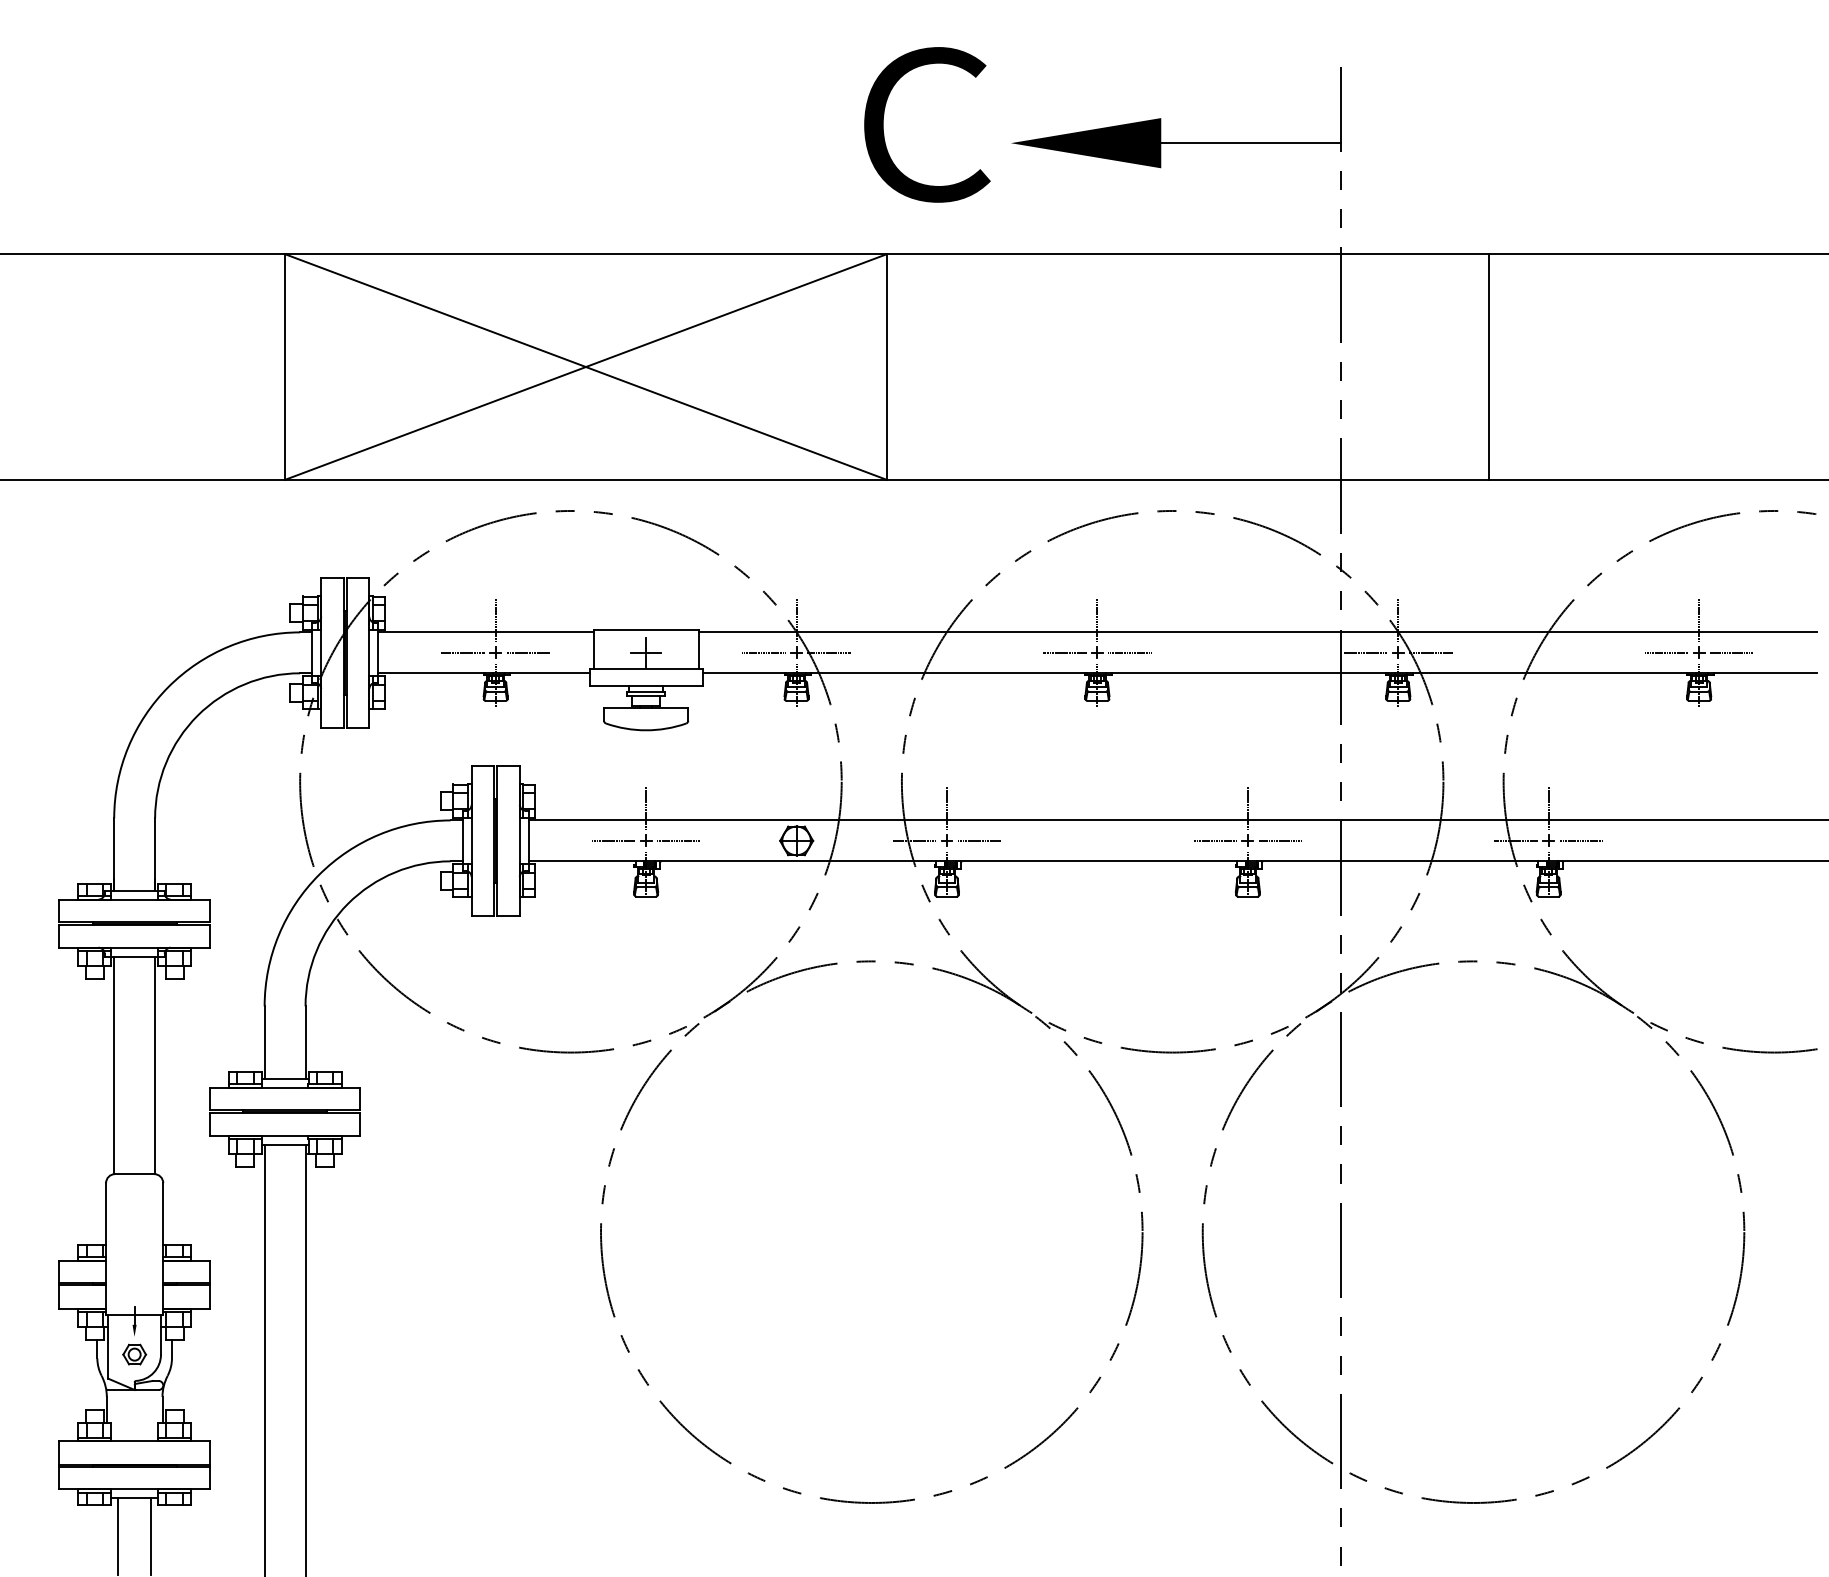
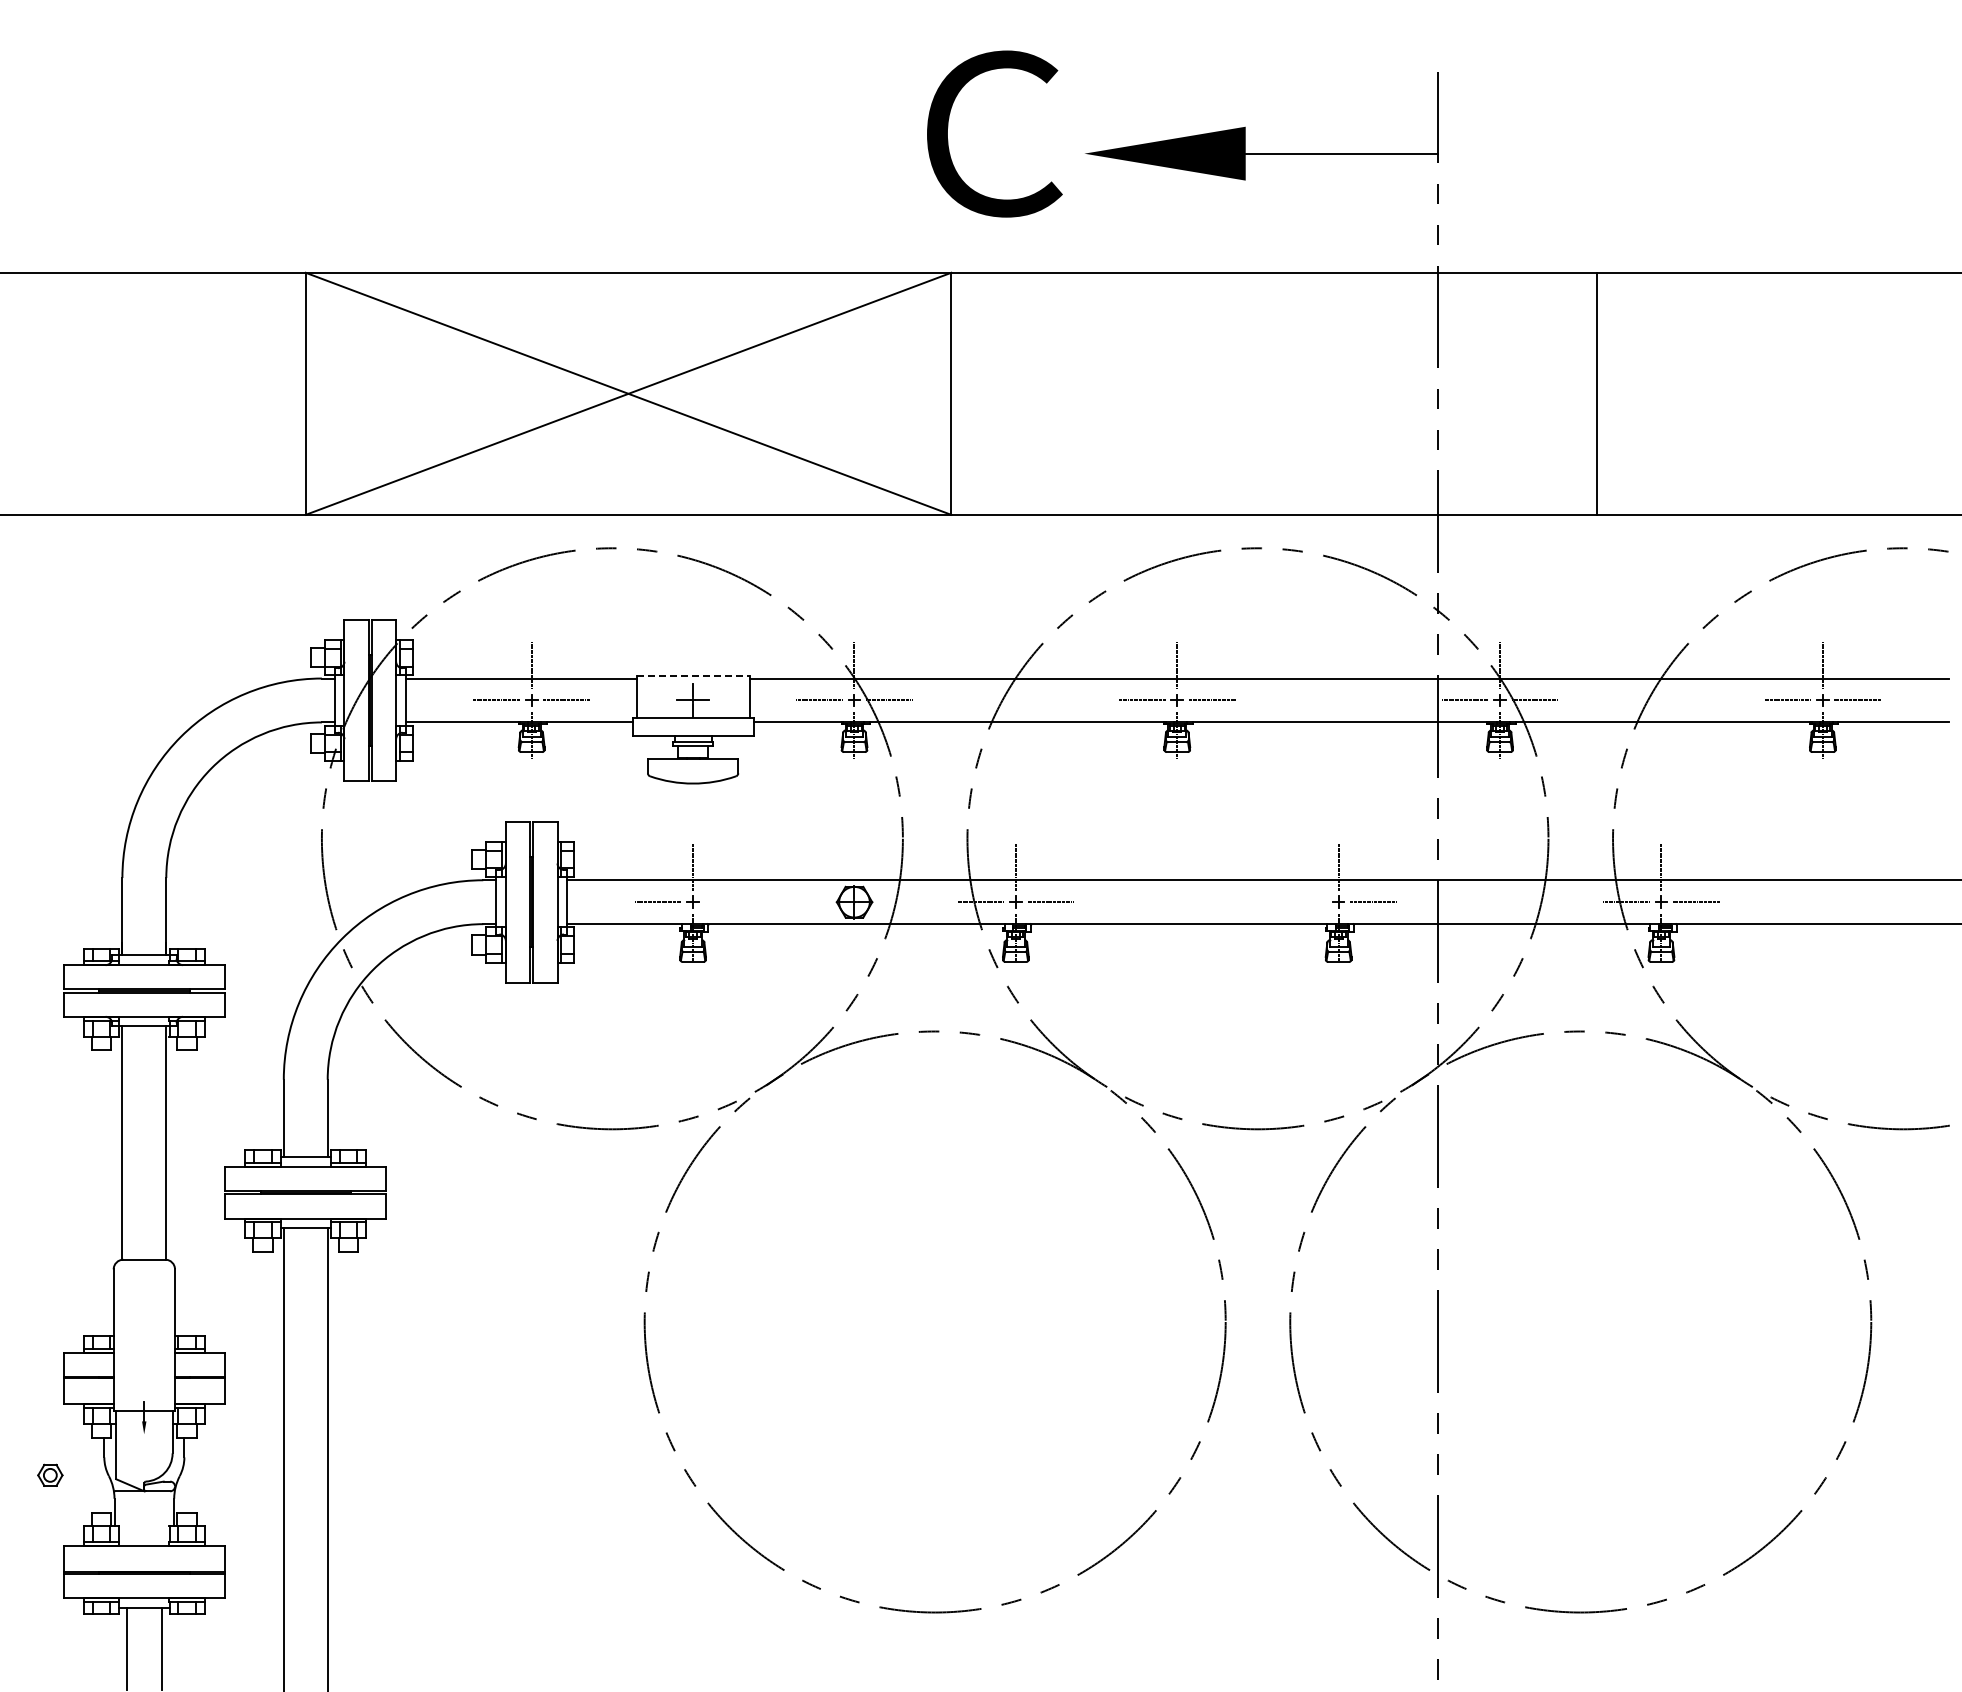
line: (646, 630) -> (693, 676), solid -> dashed
line: (678, 841) -> (727, 902), removed
line: (1215, 841) -> (1303, 902), removed
part: (134, 1353) -> (50, 1474), moved

